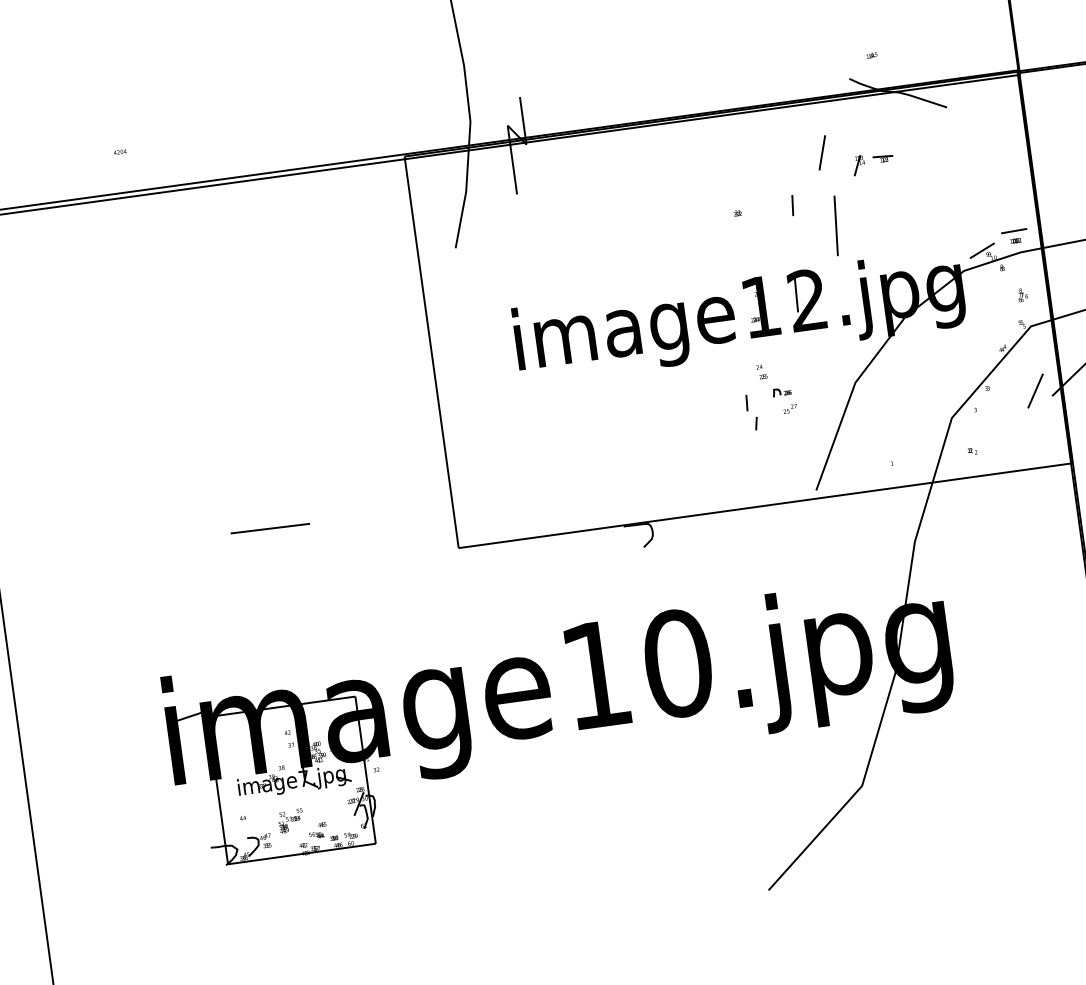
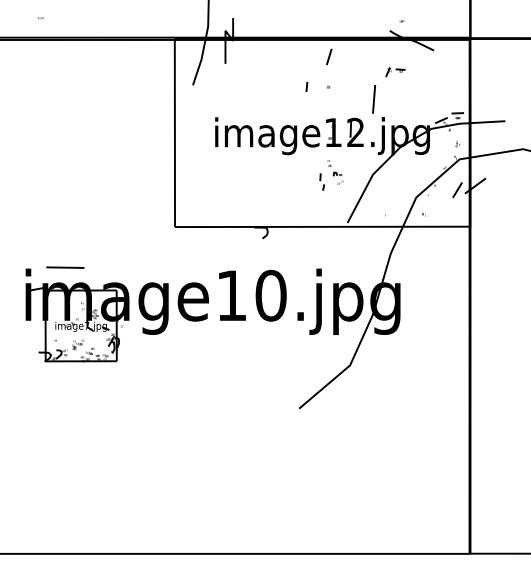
line: (822, 151) -> (329, 56), moved
line: (791, 204) -> (306, 86), moved
line: (270, 528) -> (65, 267), moved

